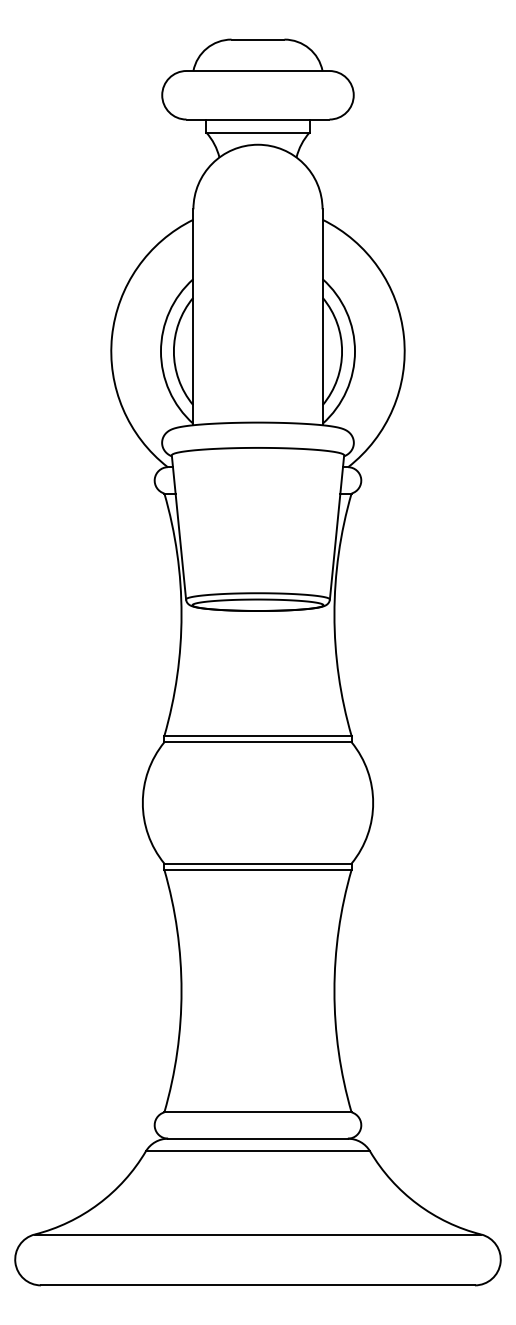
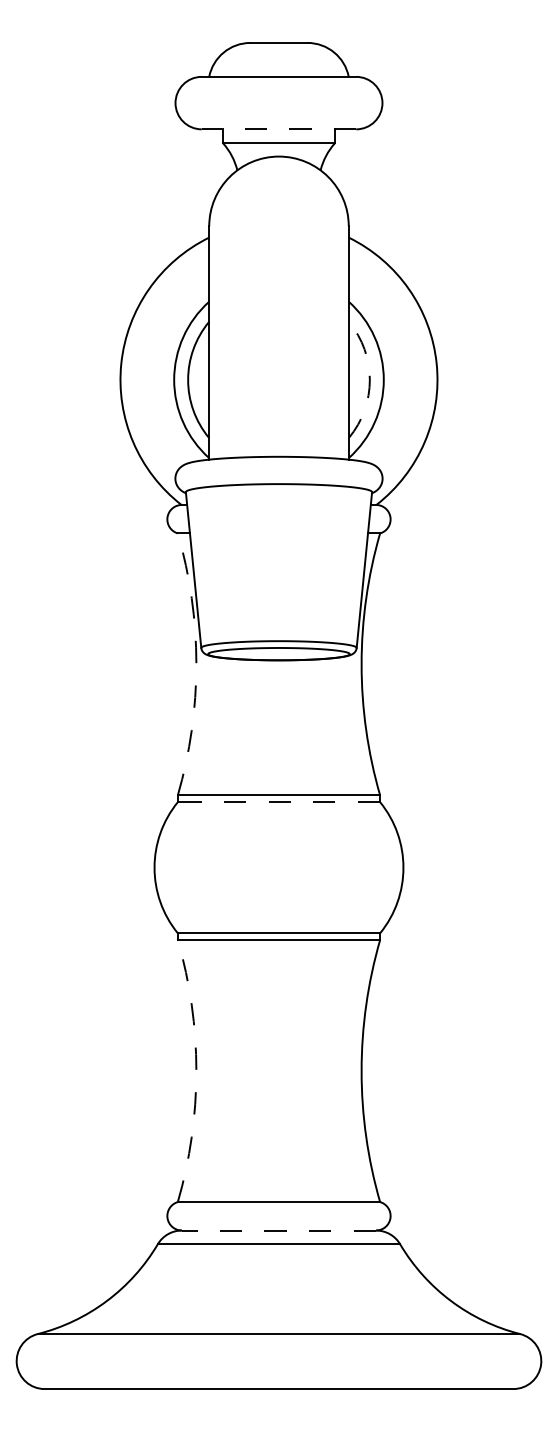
line: (257, 119) -> (278, 129), solid -> dashed
arc: (341, 351) -> (369, 379), solid -> dashed
arc: (181, 614) -> (196, 664), solid -> dashed
line: (257, 742) -> (278, 802), solid -> dashed
arc: (181, 991) -> (196, 1071), solid -> dashed
line: (257, 1138) -> (278, 1230), solid -> dashed

